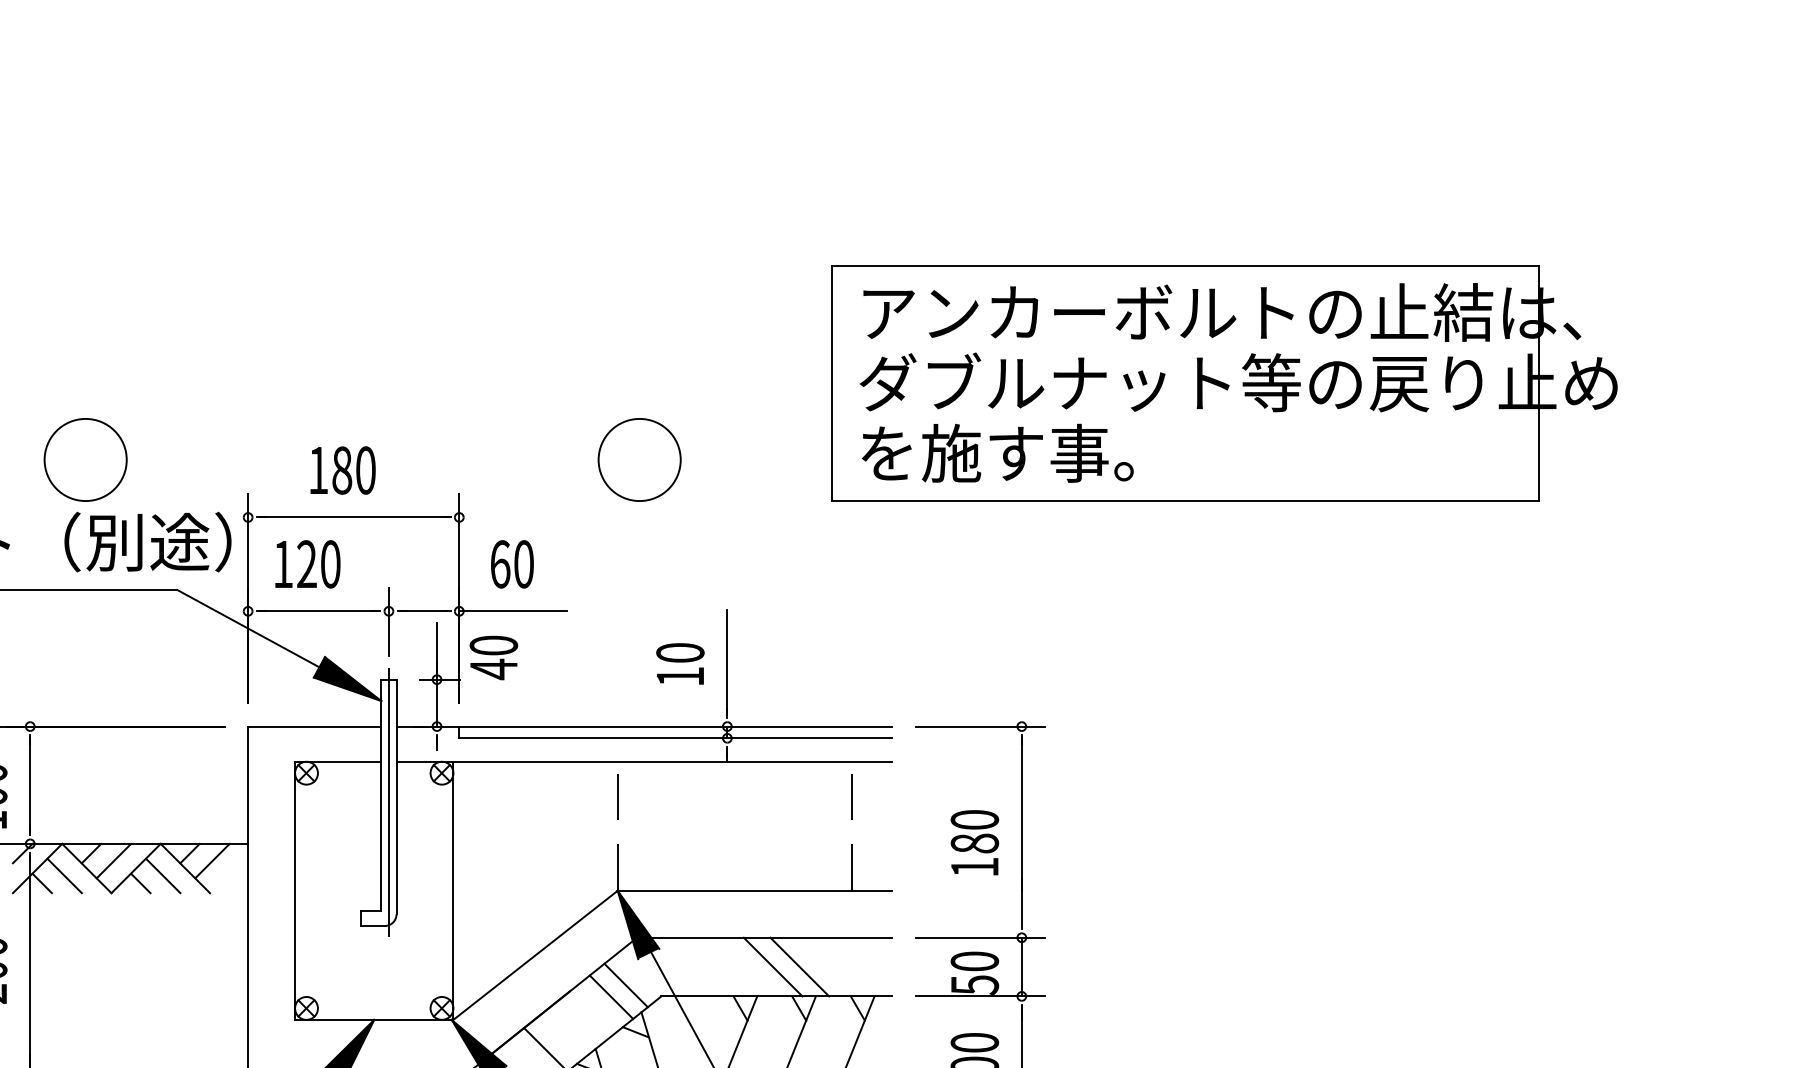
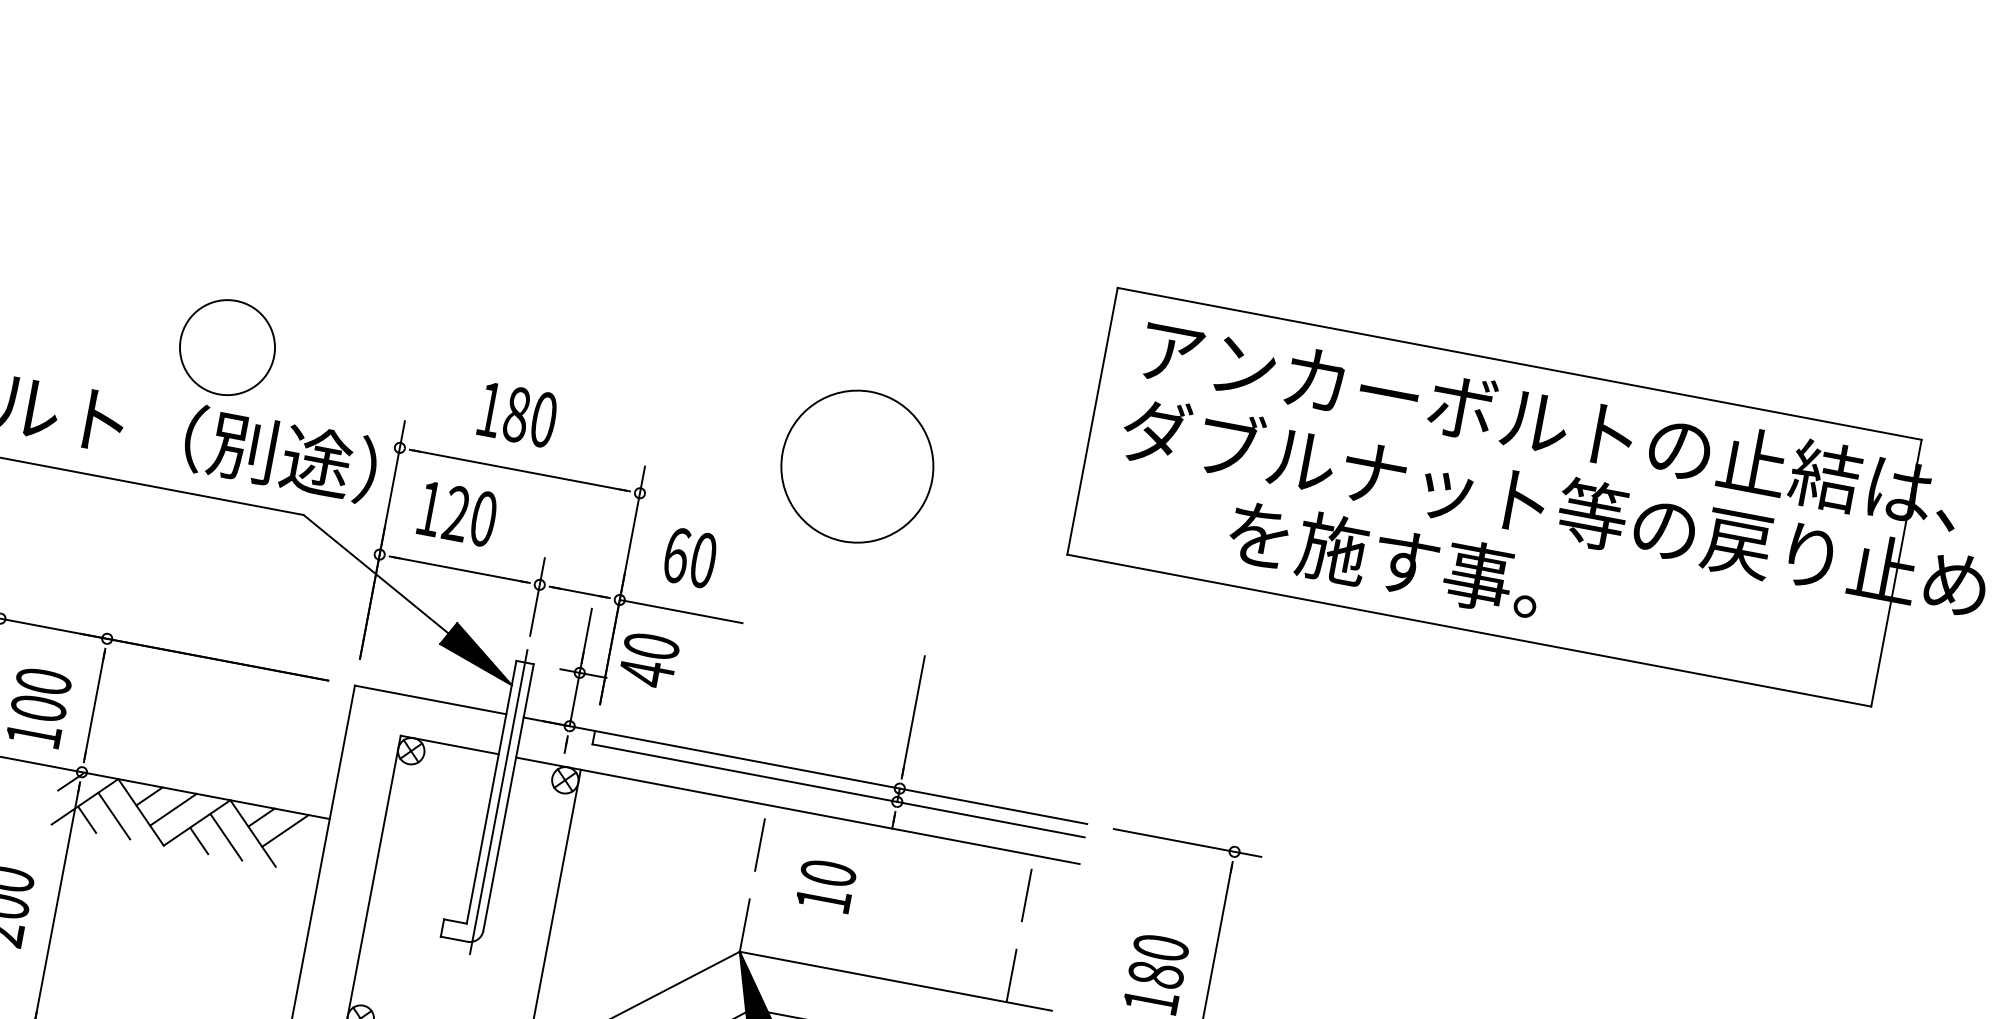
text: (997, 452) -> (1385, 557), moved
circle: (639, 459) -> (857, 466), size x1.6
text: (680, 663) -> (826, 885), moved

